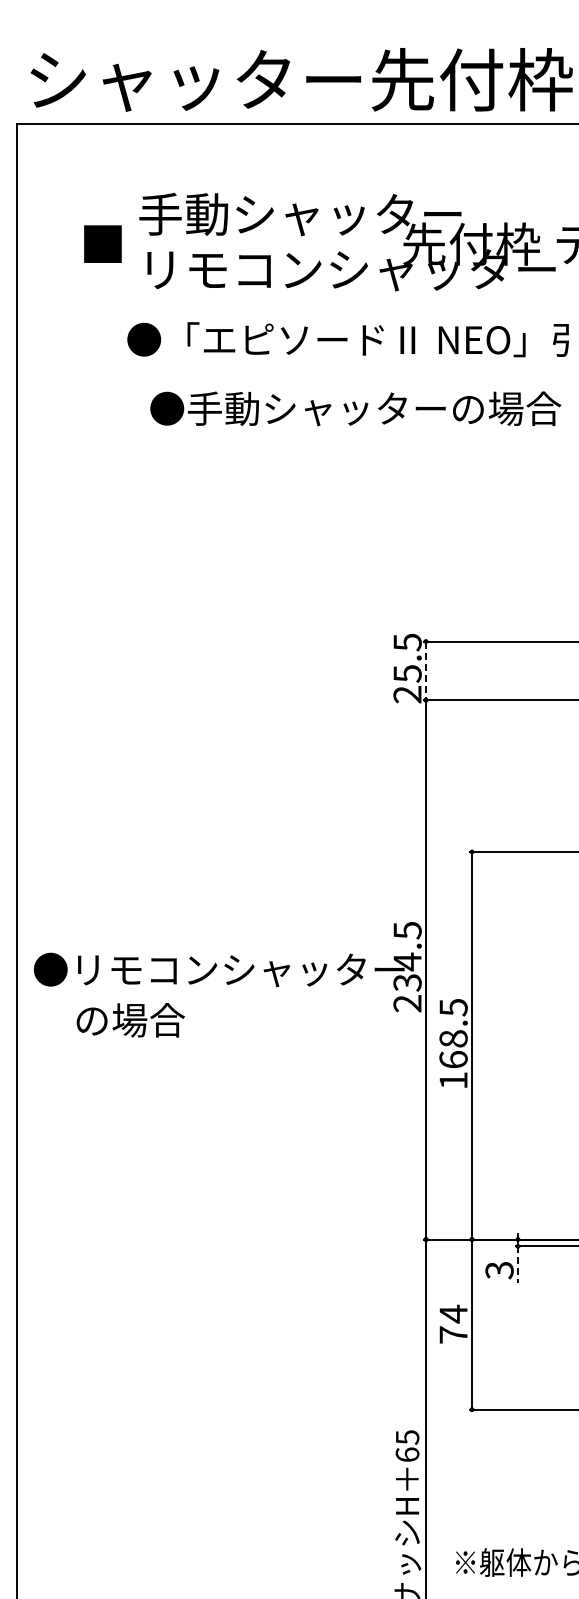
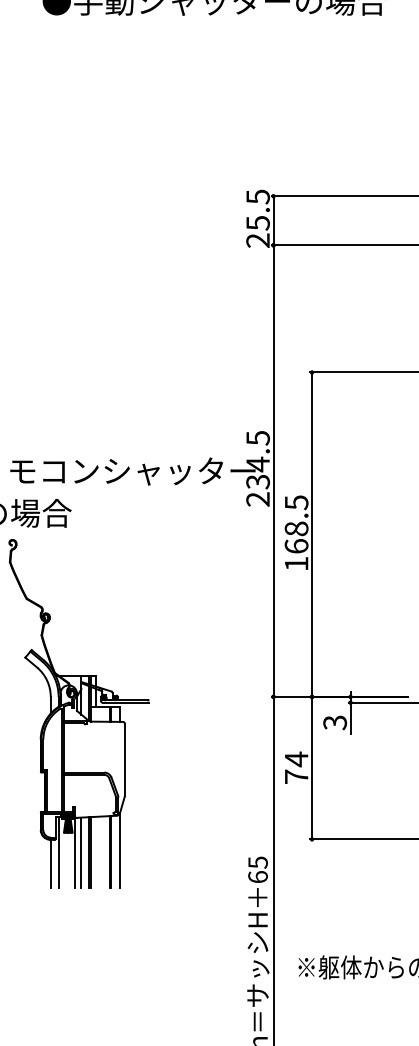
line: (426, 671) -> (273, 221), dashed -> solid
part: (193, 1259) -> (78, 713), added
line: (518, 1265) -> (350, 718), dashed -> solid

